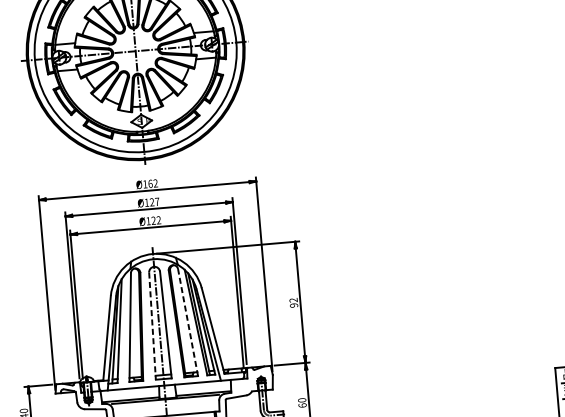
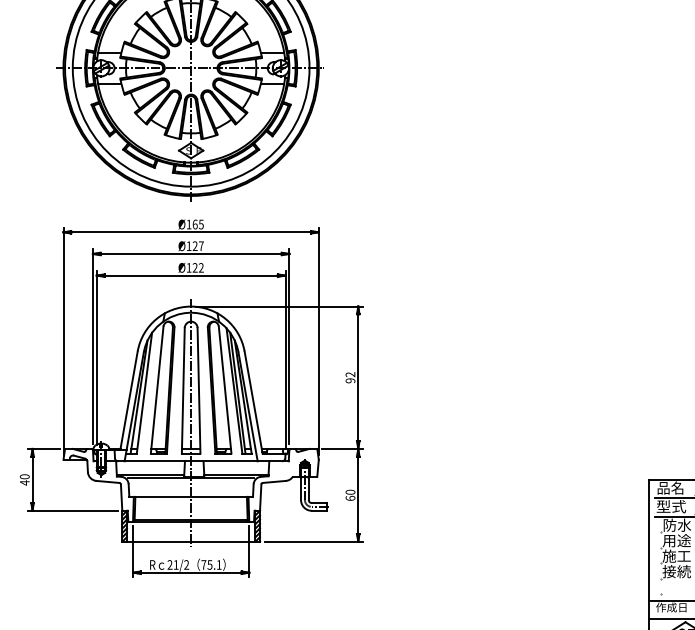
text: (155, 183) -> (201, 224), Ø162 -> Ø165
line: (188, 322) -> (225, 390), dashed -> solid
line: (152, 325) -> (183, 390), dashed -> solid

